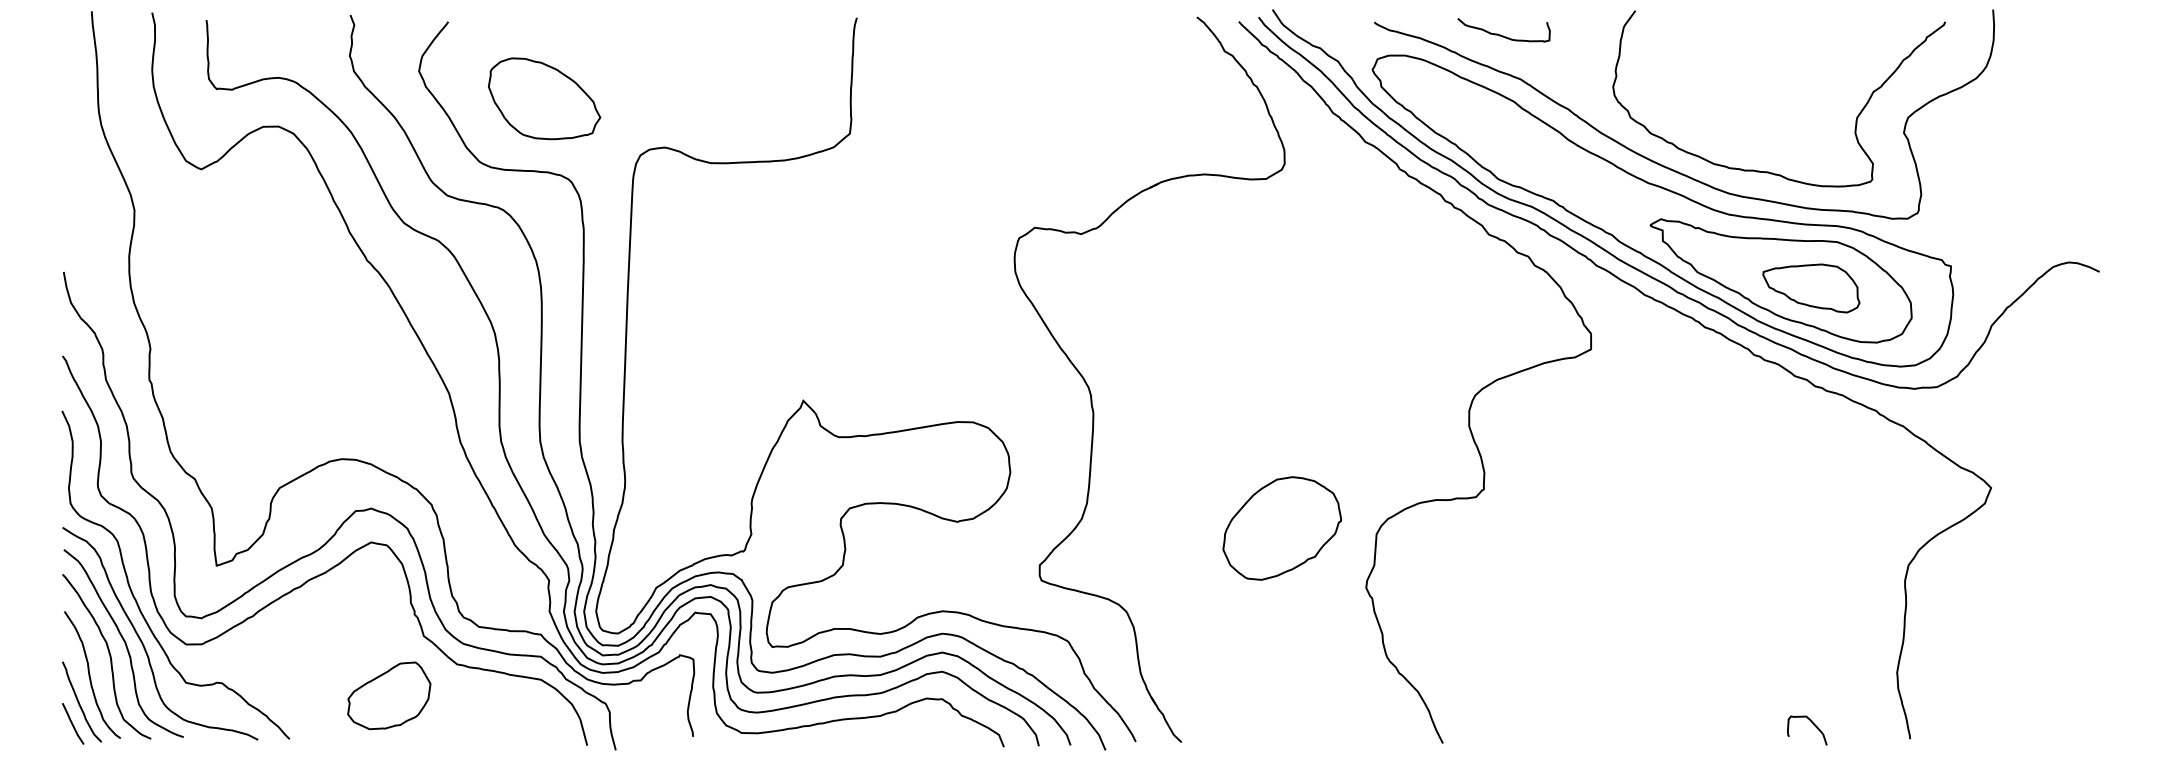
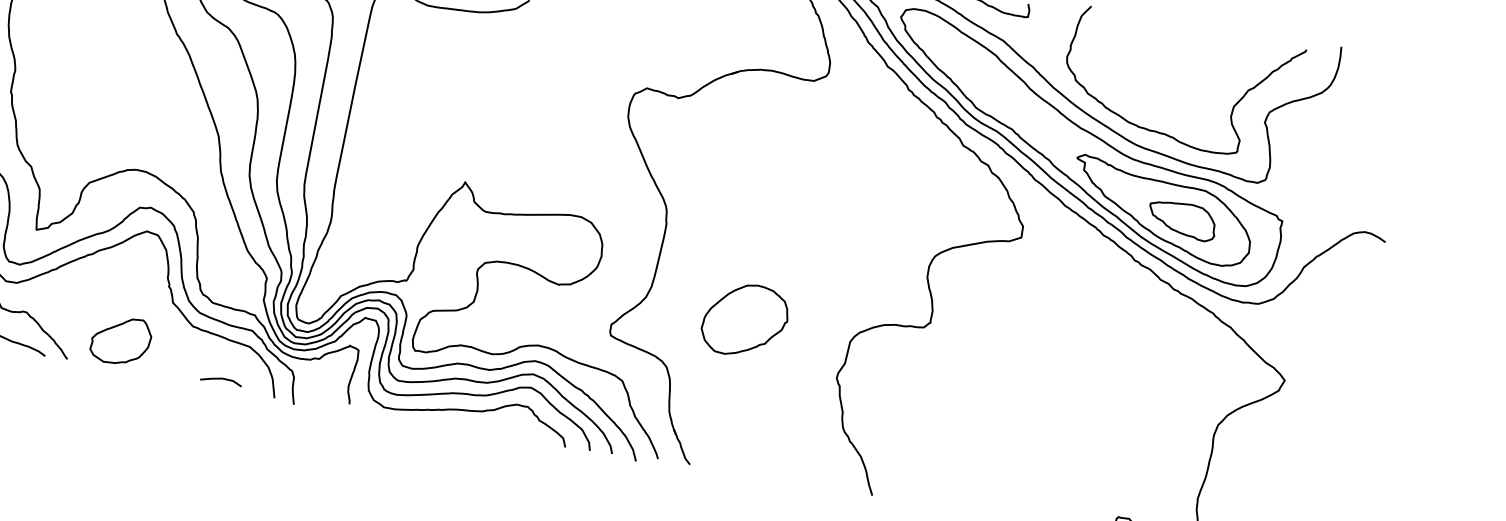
part: (1281, 528) -> (744, 320), moved
part: (389, 695) -> (121, 340), moved
line: (508, 731) -> (221, 379), added

